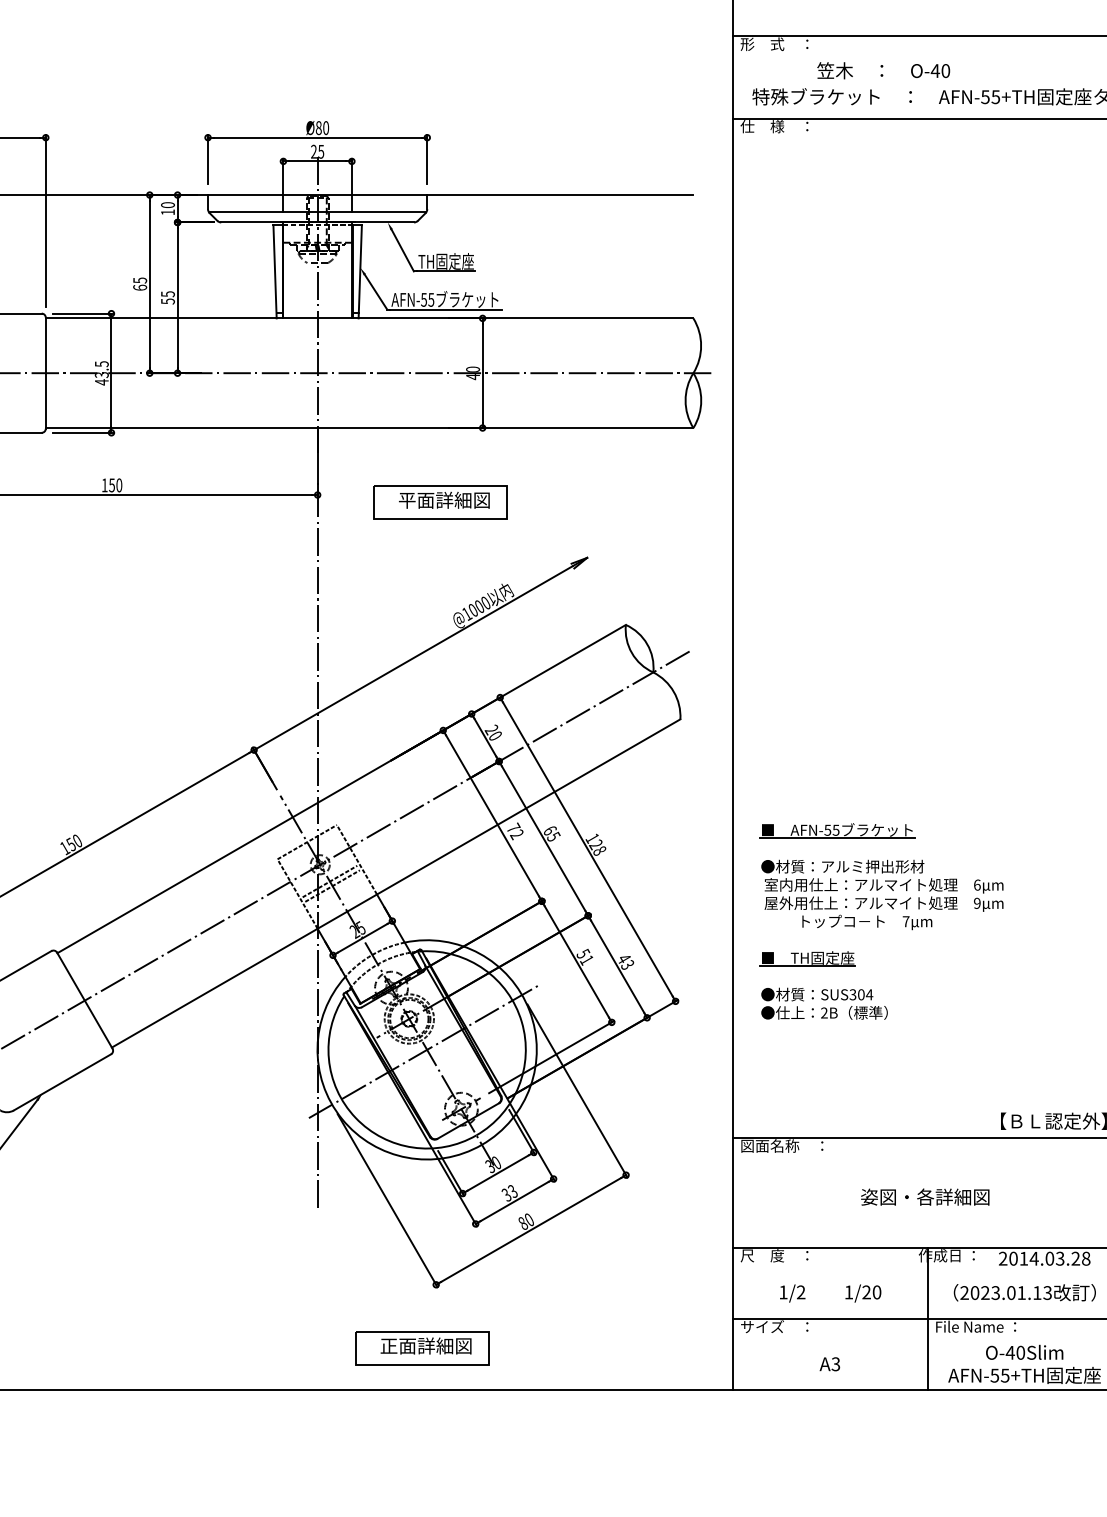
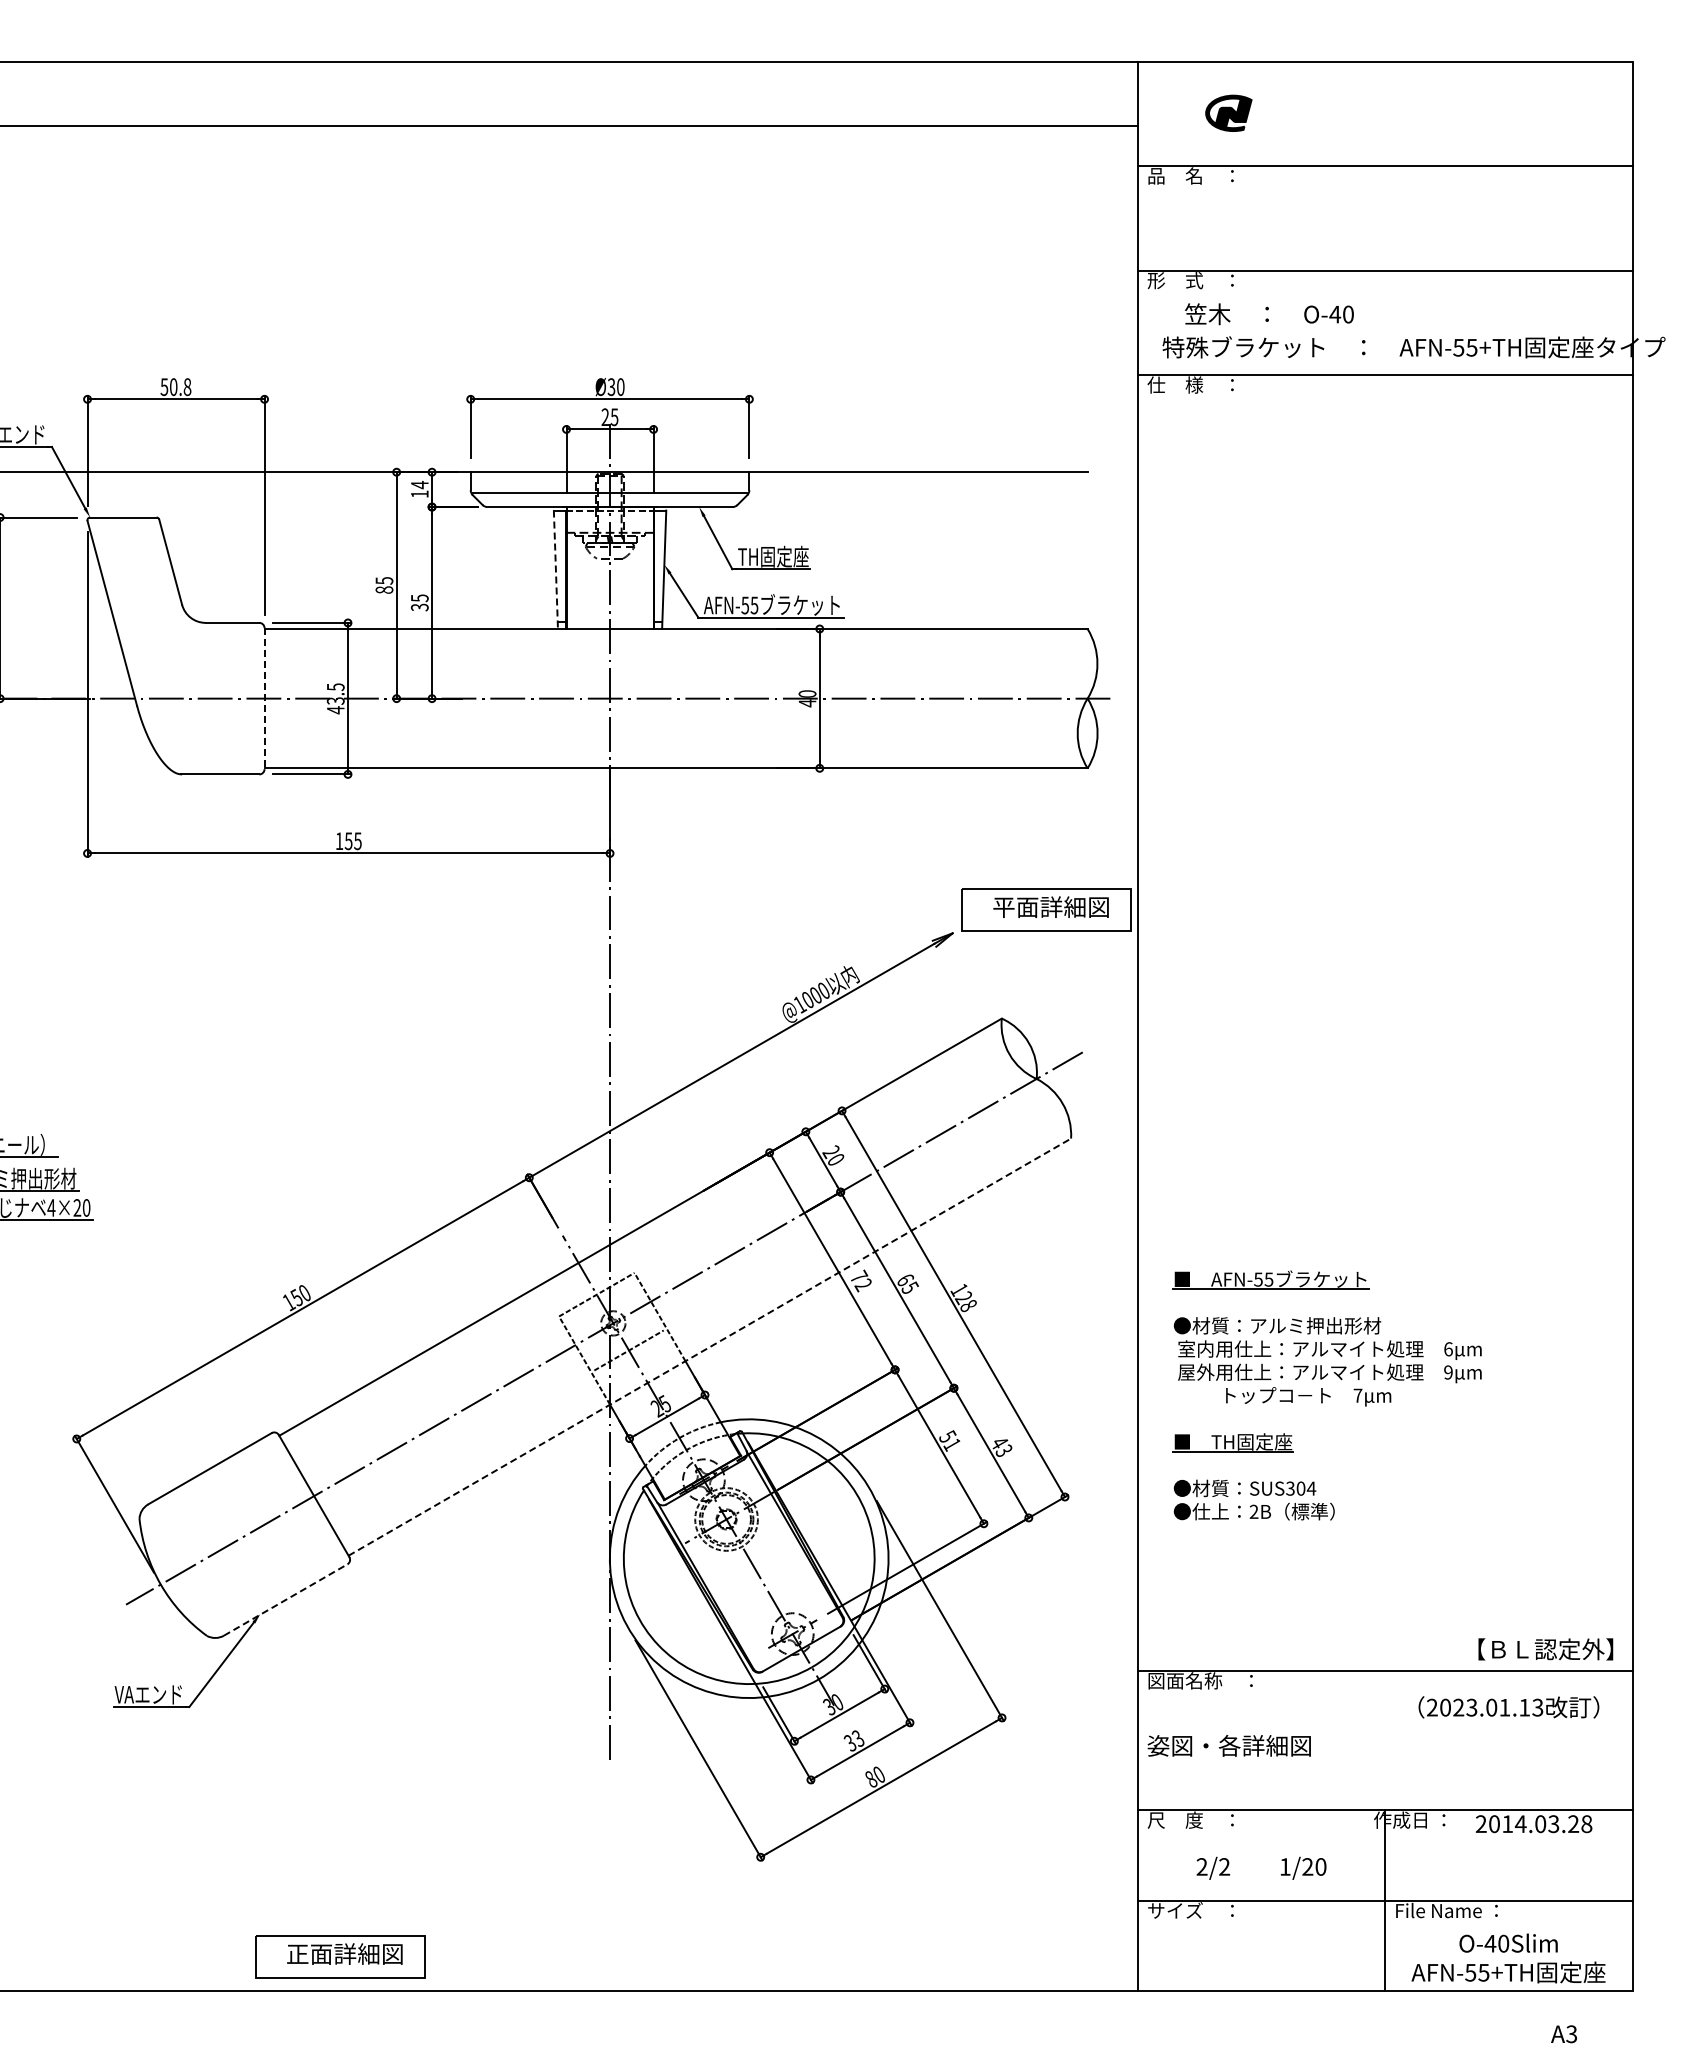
text: (883, 70) -> (1269, 314), moved
text: (318, 127) -> (611, 386), Ø80 -> Ø30
text: (167, 205) -> (419, 485), 10 -> 14
line: (274, 272) -> (555, 570), solid -> dashed
text: (140, 287) -> (384, 589), 65 -> 85
text: (166, 300) -> (418, 606), 55 -> 35
line: (45, 373) -> (264, 698), solid -> dashed
text: (118, 484) -> (357, 840), 150 -> 155
part: (440, 502) -> (1046, 909), moved
line: (329, 881) -> (625, 1344), removed
line: (396, 882) -> (710, 1346), solid -> dashed
line: (423, 1052) -> (744, 1561), removed
line: (63, 1082) -> (286, 1599), solid -> dashed
text: (924, 1196) -> (1228, 1745), moved
text: (783, 1292) -> (1201, 1866), 1/2 -> 2/2
text: (1024, 1292) -> (1508, 1707), moved
part: (422, 1347) -> (340, 1956), moved
text: (829, 1364) -> (1563, 2034), moved

